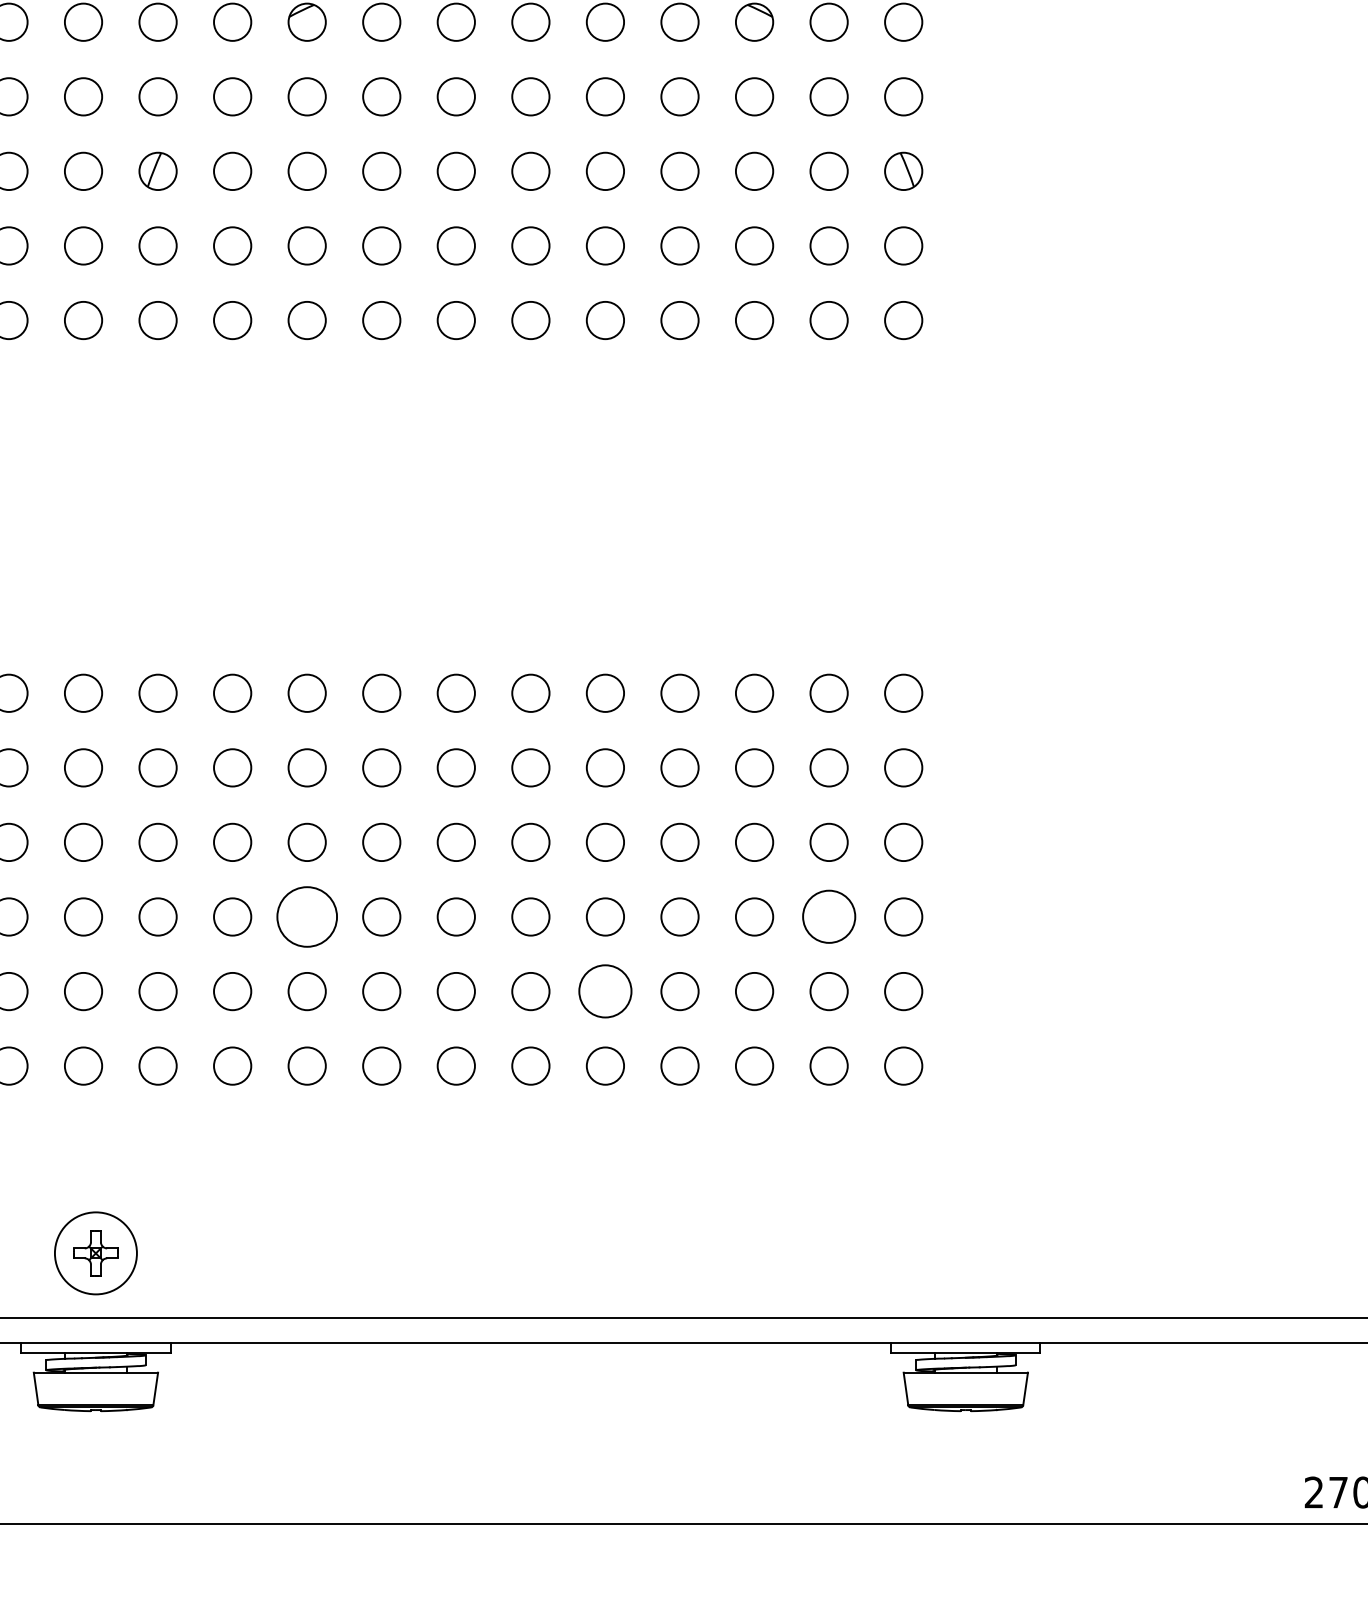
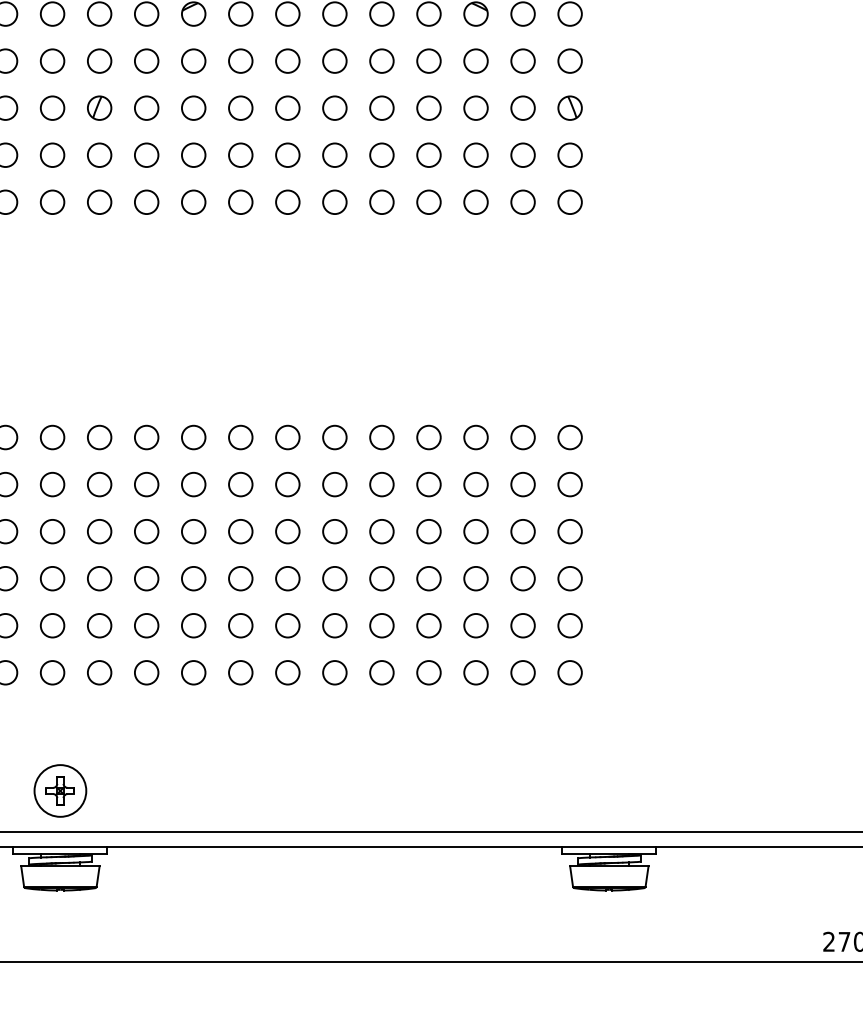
circle: (306, 916) -> (193, 578), size x0.62
circle: (828, 916) -> (522, 578), size x0.71
circle: (604, 991) -> (381, 625), size x0.71

